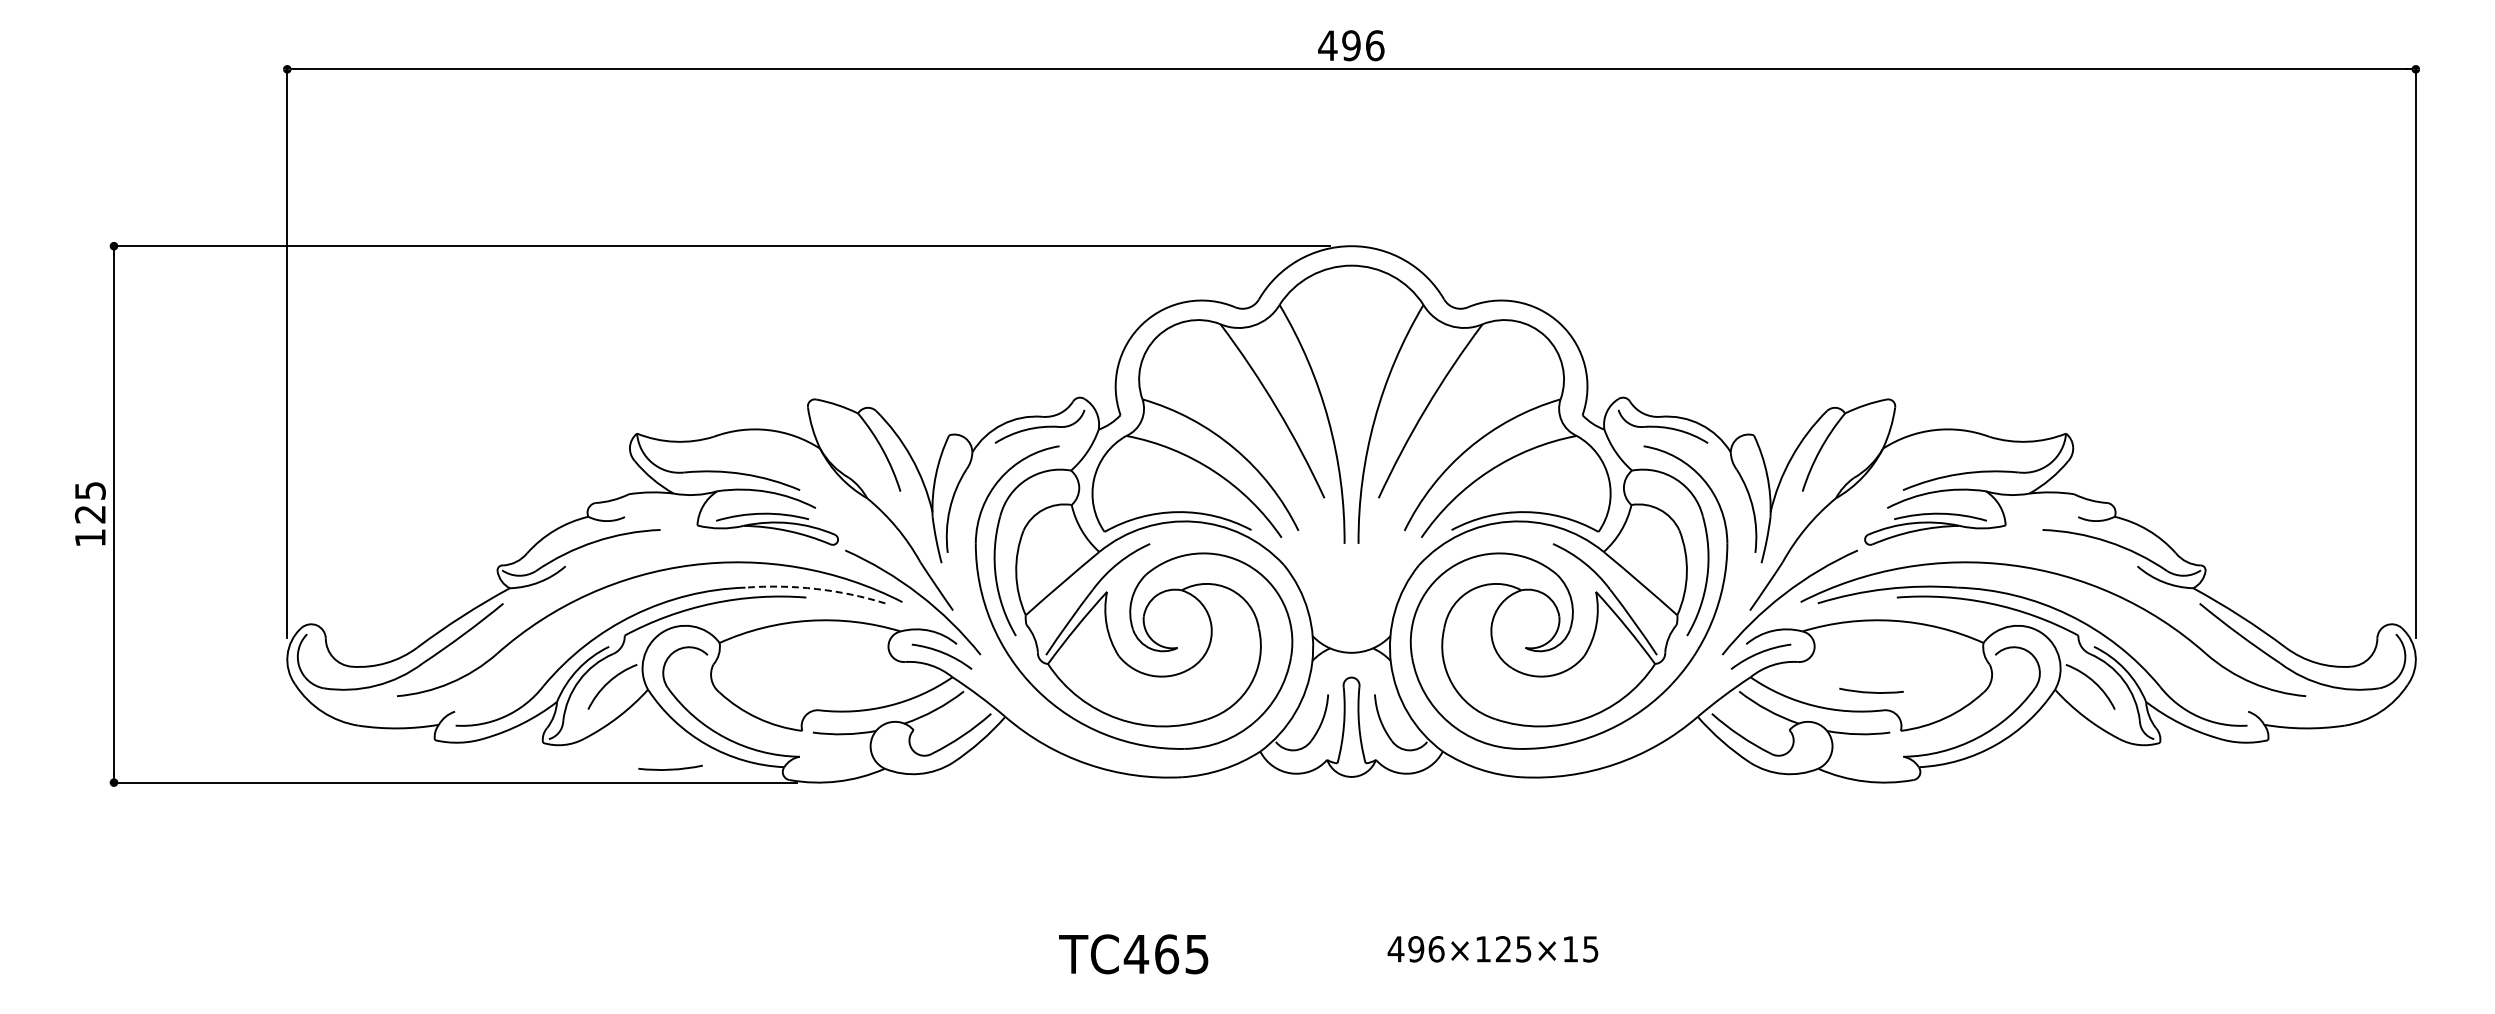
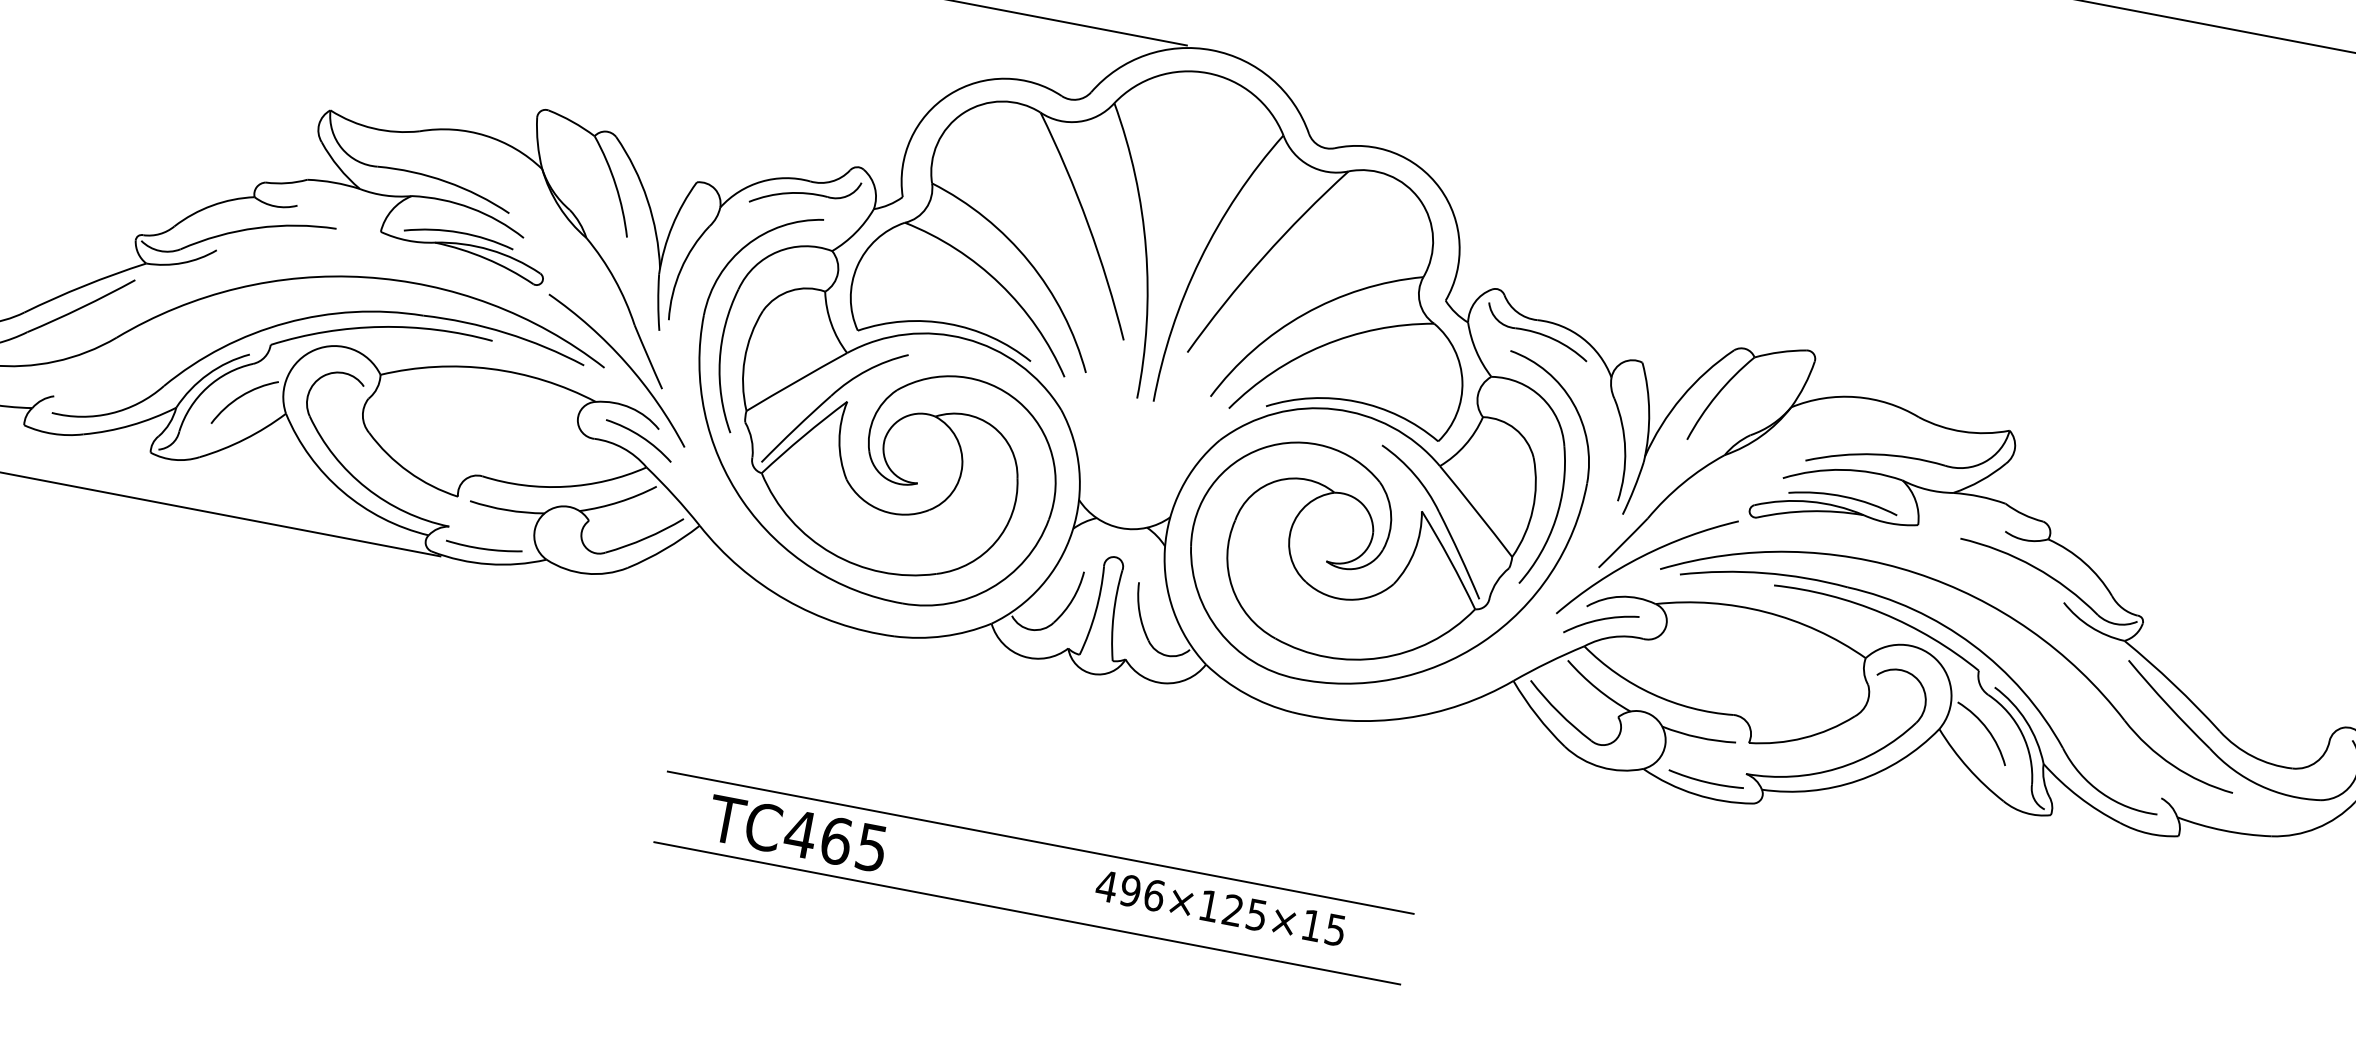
arc: (816, 588) -> (506, 332), dashed -> solid
arc: (1871, 691) -> (1705, 780), moved
arc: (670, 768) -> (483, 547), moved
line: (1334, 923) -> (1040, 842), added
line: (1334, 983) -> (1026, 912), added

